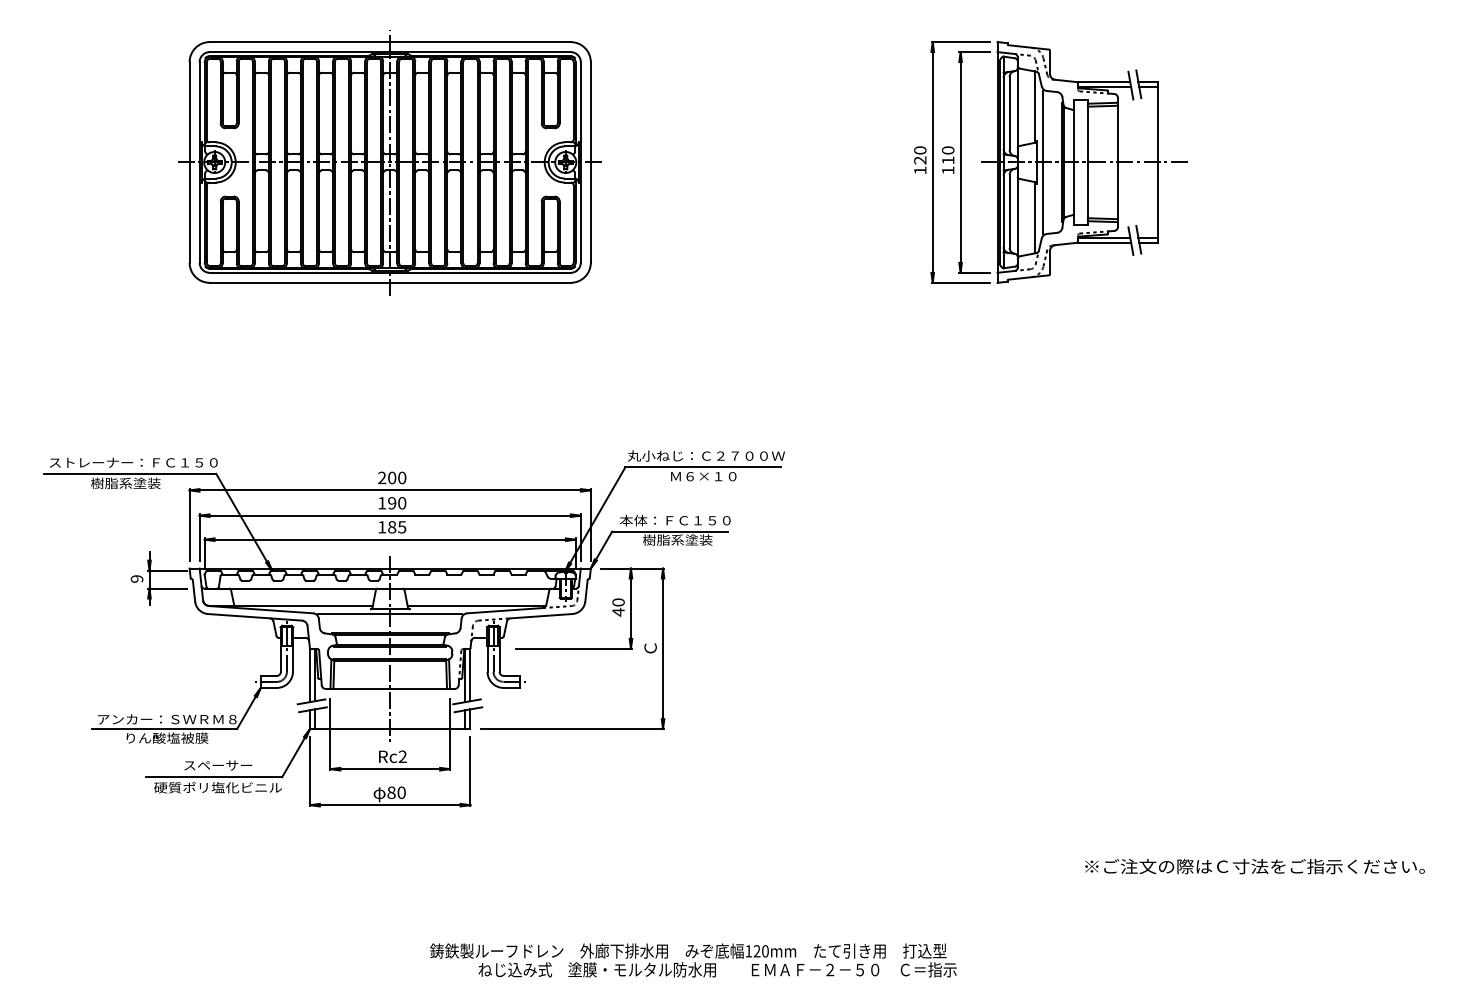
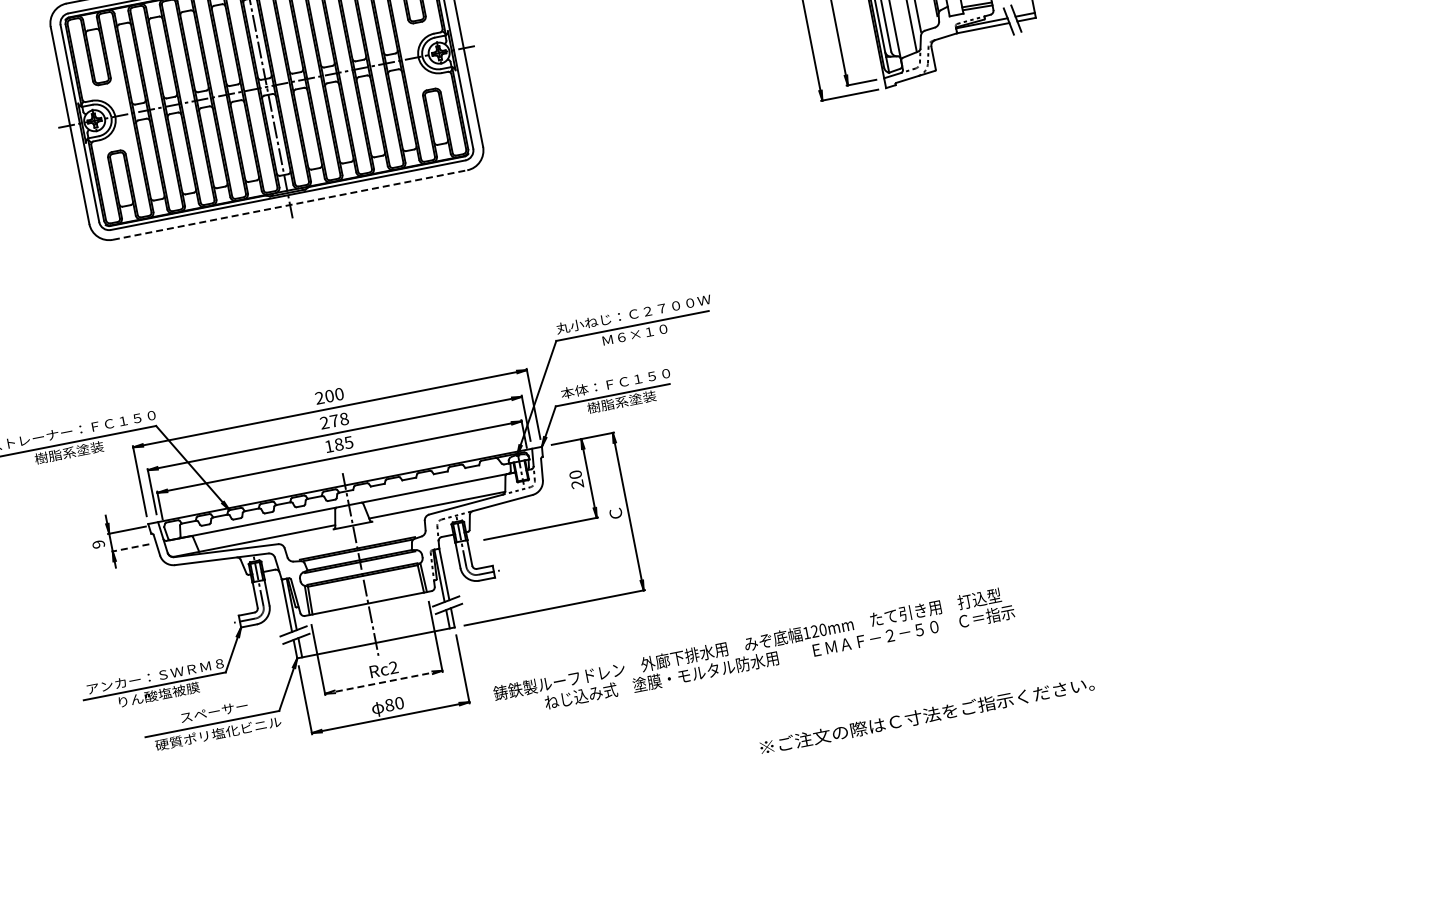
line: (390, 282) -> (290, 204), solid -> dashed
text: (392, 503) -> (334, 421), 190 -> 278
line: (167, 588) -> (130, 547), solid -> dashed
text: (618, 612) -> (577, 484), 40 -> 20
line: (390, 613) -> (354, 529), removed
line: (390, 769) -> (384, 682), solid -> dashed
text: (1254, 866) -> (926, 715), moved
text: (693, 960) -> (754, 652), moved

